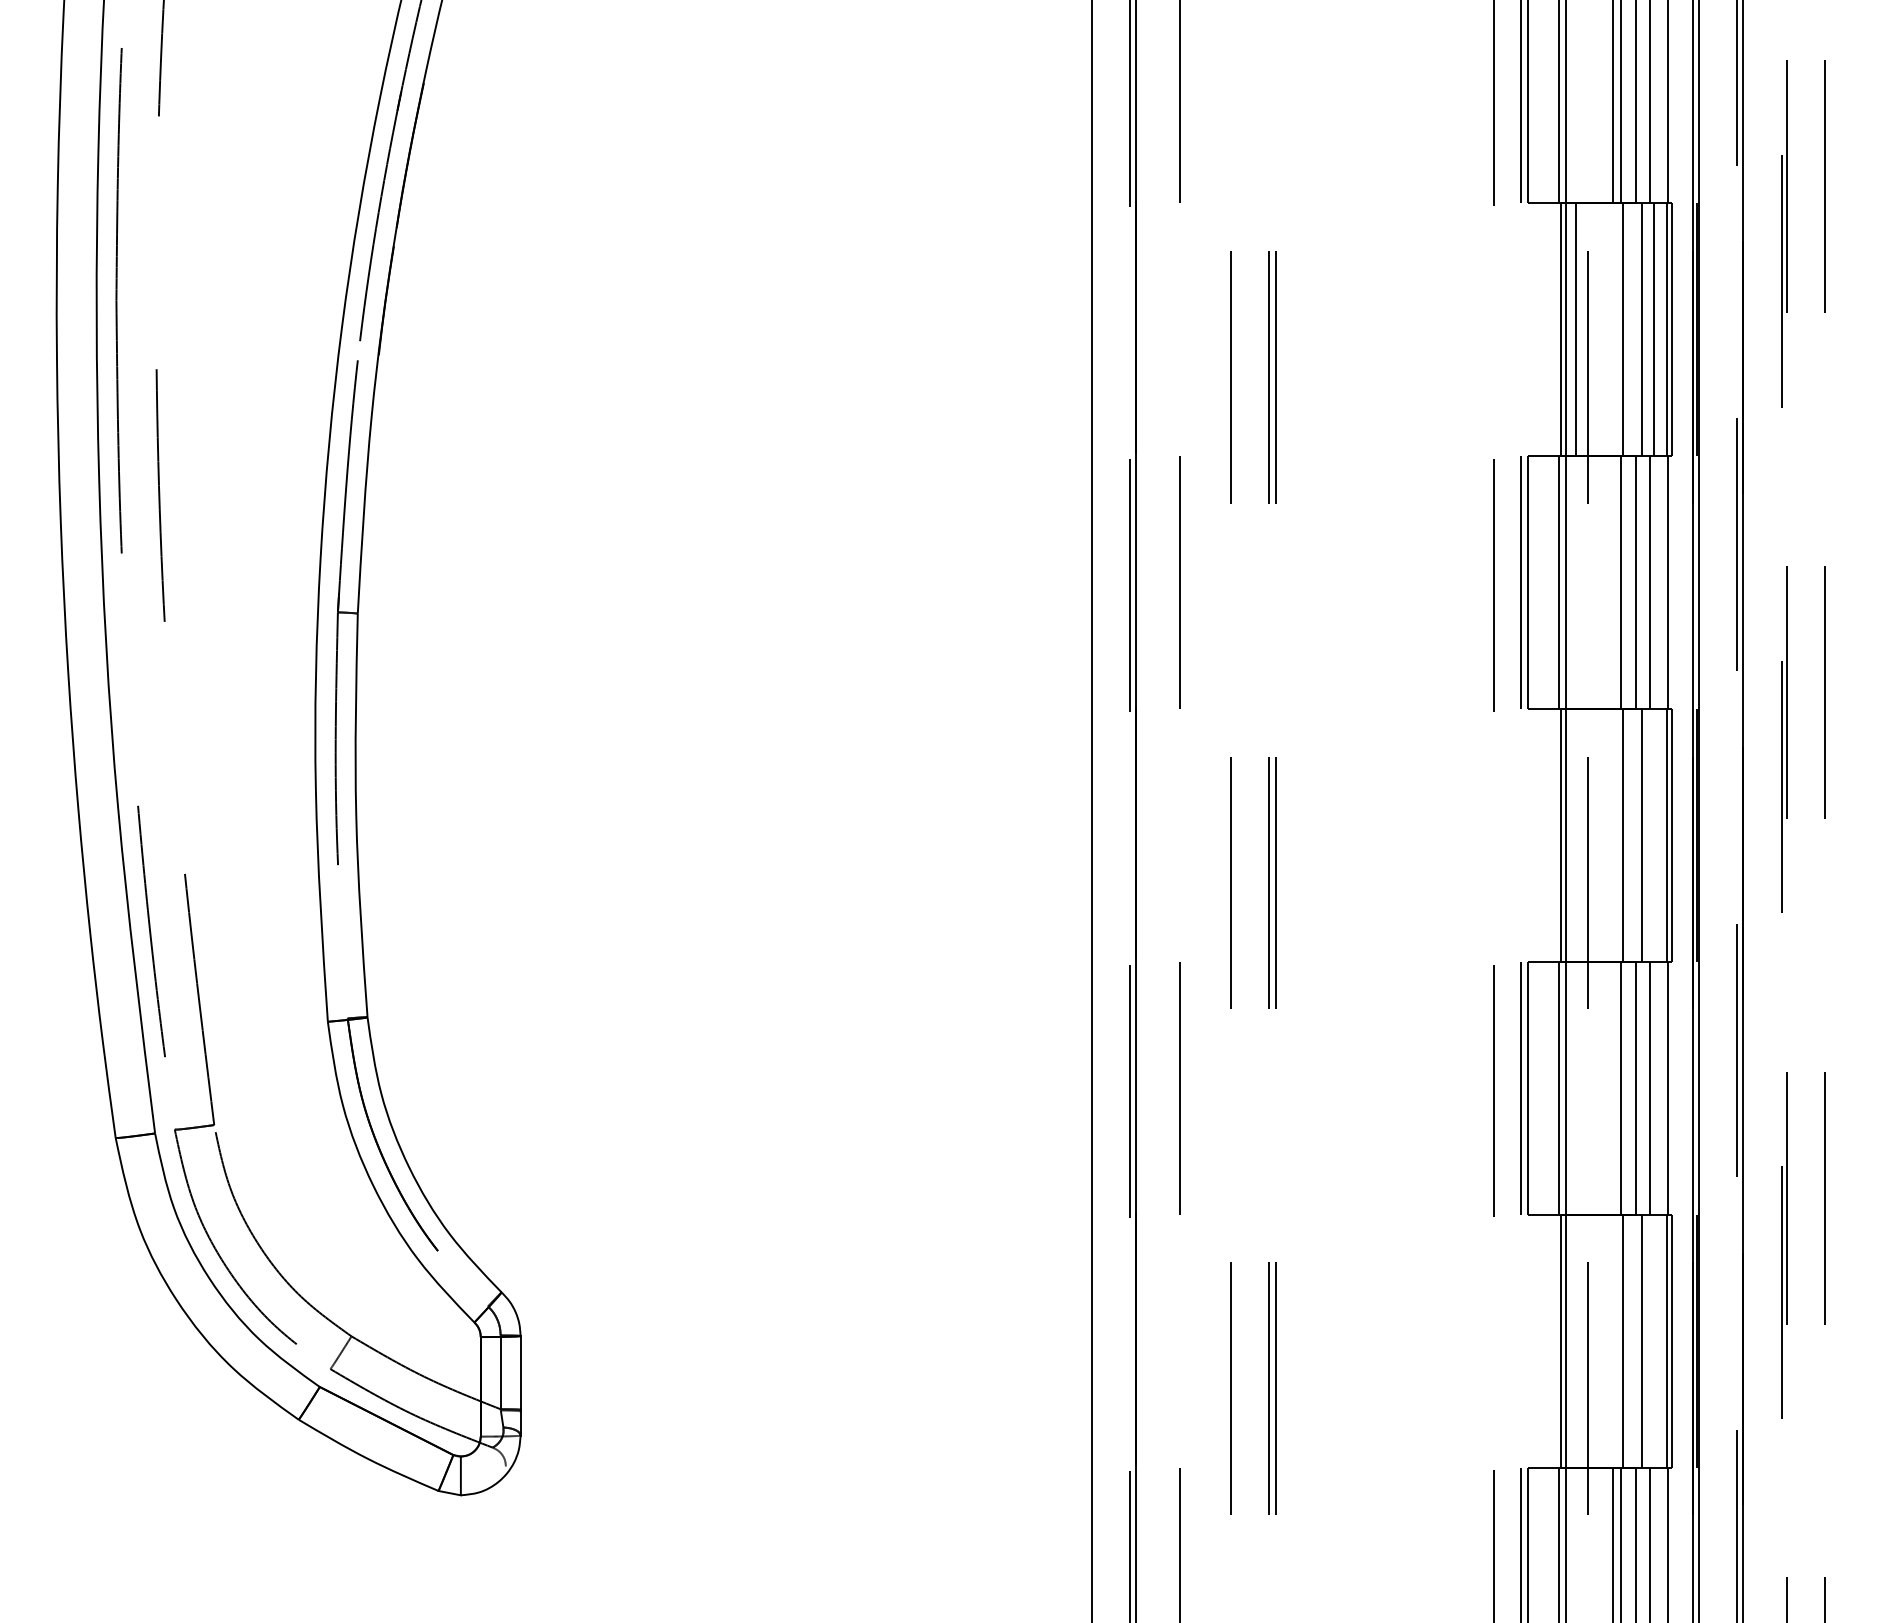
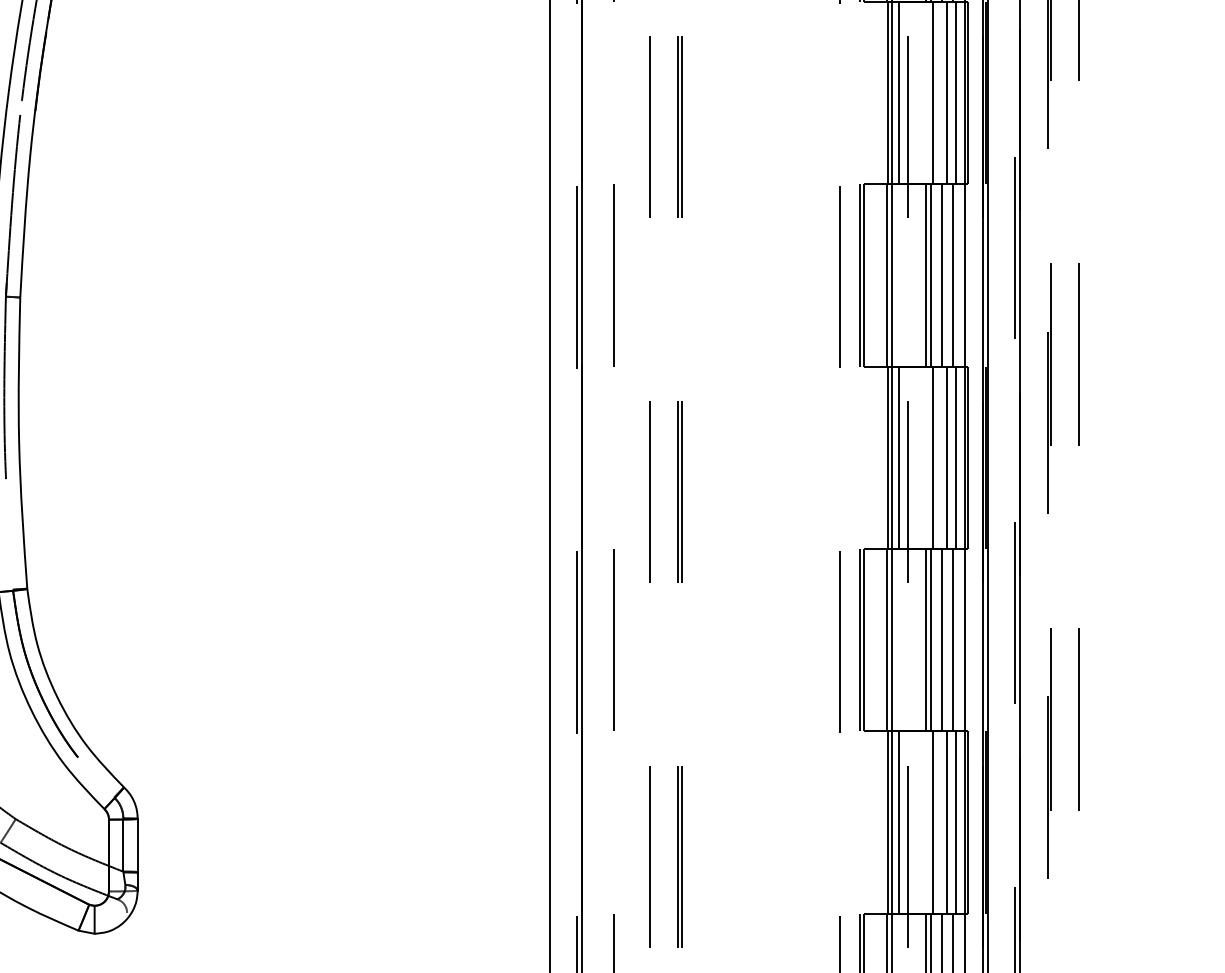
line: (1613, 582) -> (926, 275), added
line: (1575, 835) -> (898, 457), added
line: (1654, 835) -> (955, 457), added
line: (1613, 1087) -> (926, 639), added
line: (1575, 1340) -> (898, 822), added
line: (1654, 1340) -> (955, 822), added

